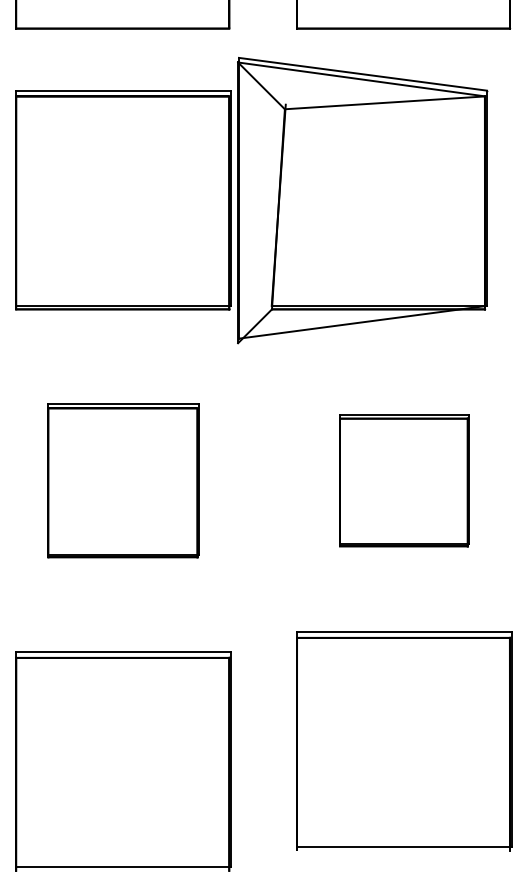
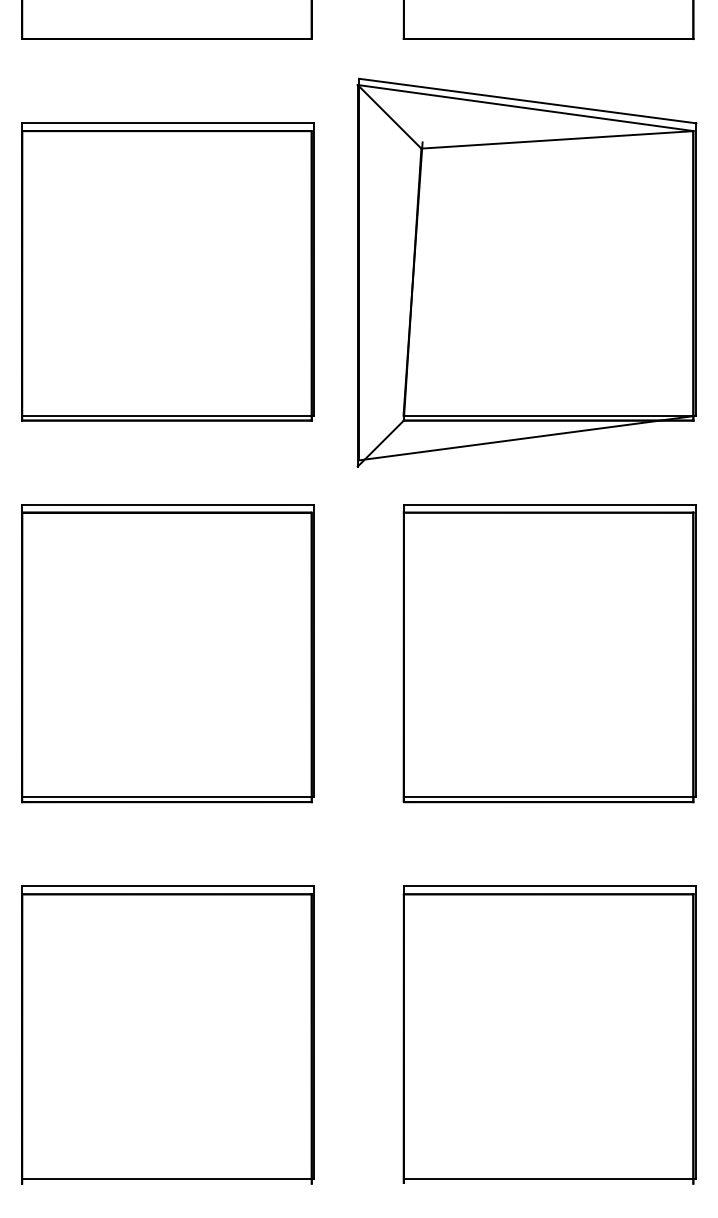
part: (362, 200) -> (526, 272), moved
part: (123, 480) -> (168, 653), size x1.43
part: (404, 480) -> (549, 653), size x1.67
part: (404, 741) -> (549, 1035), moved

